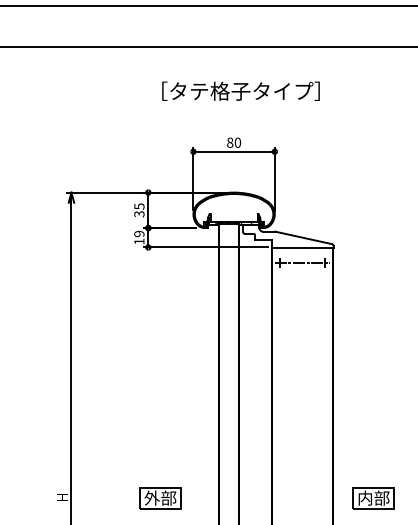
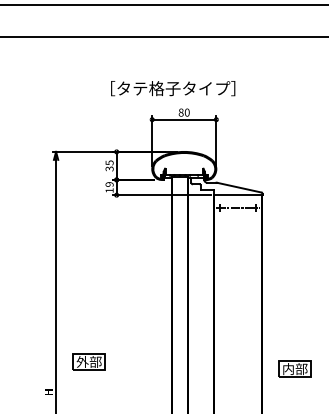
text: (240, 90) -> (172, 87), moved
part: (160, 498) -> (89, 362), moved
part: (373, 498) -> (294, 369), moved

